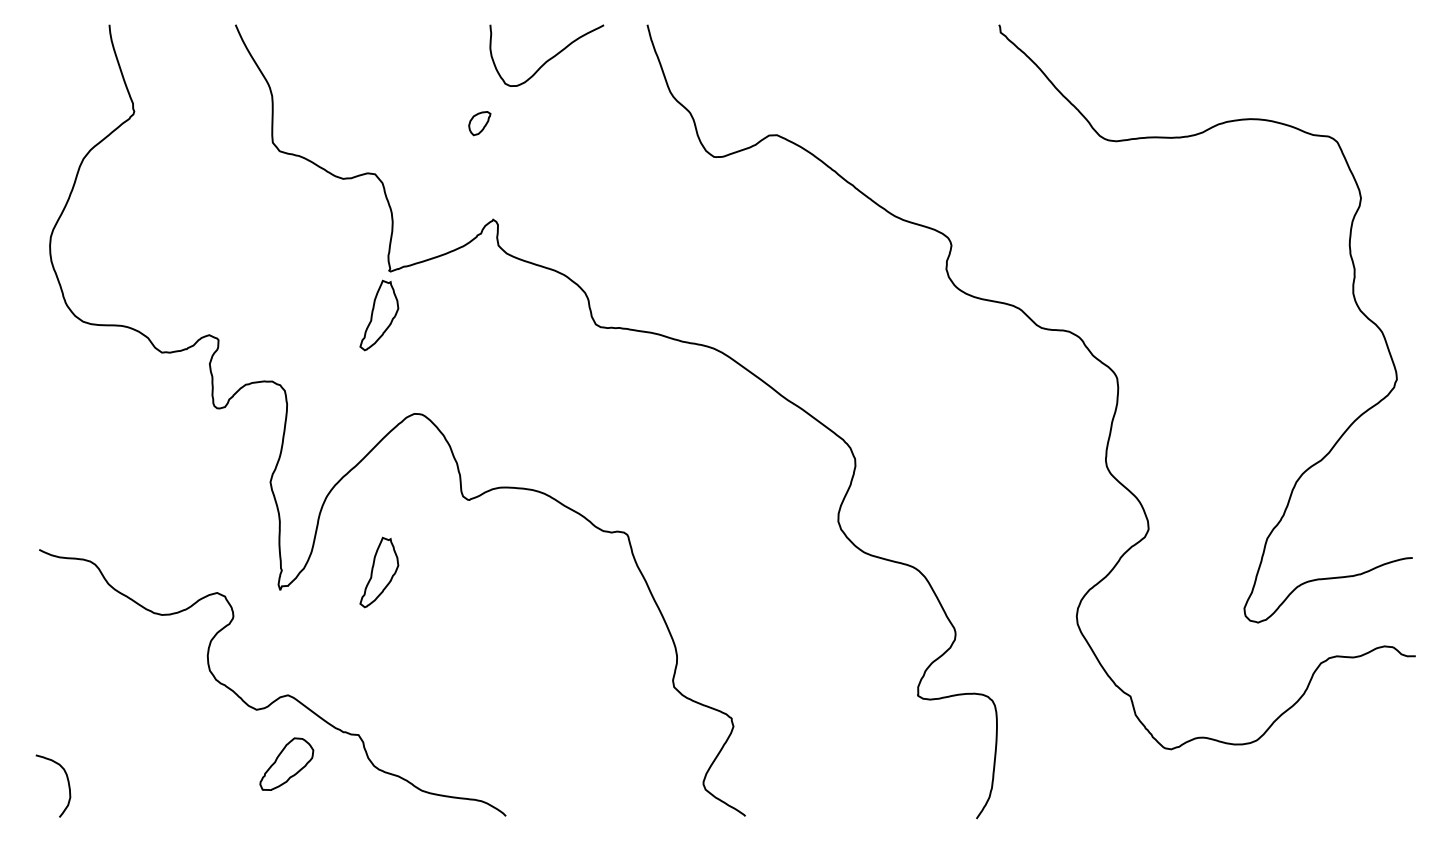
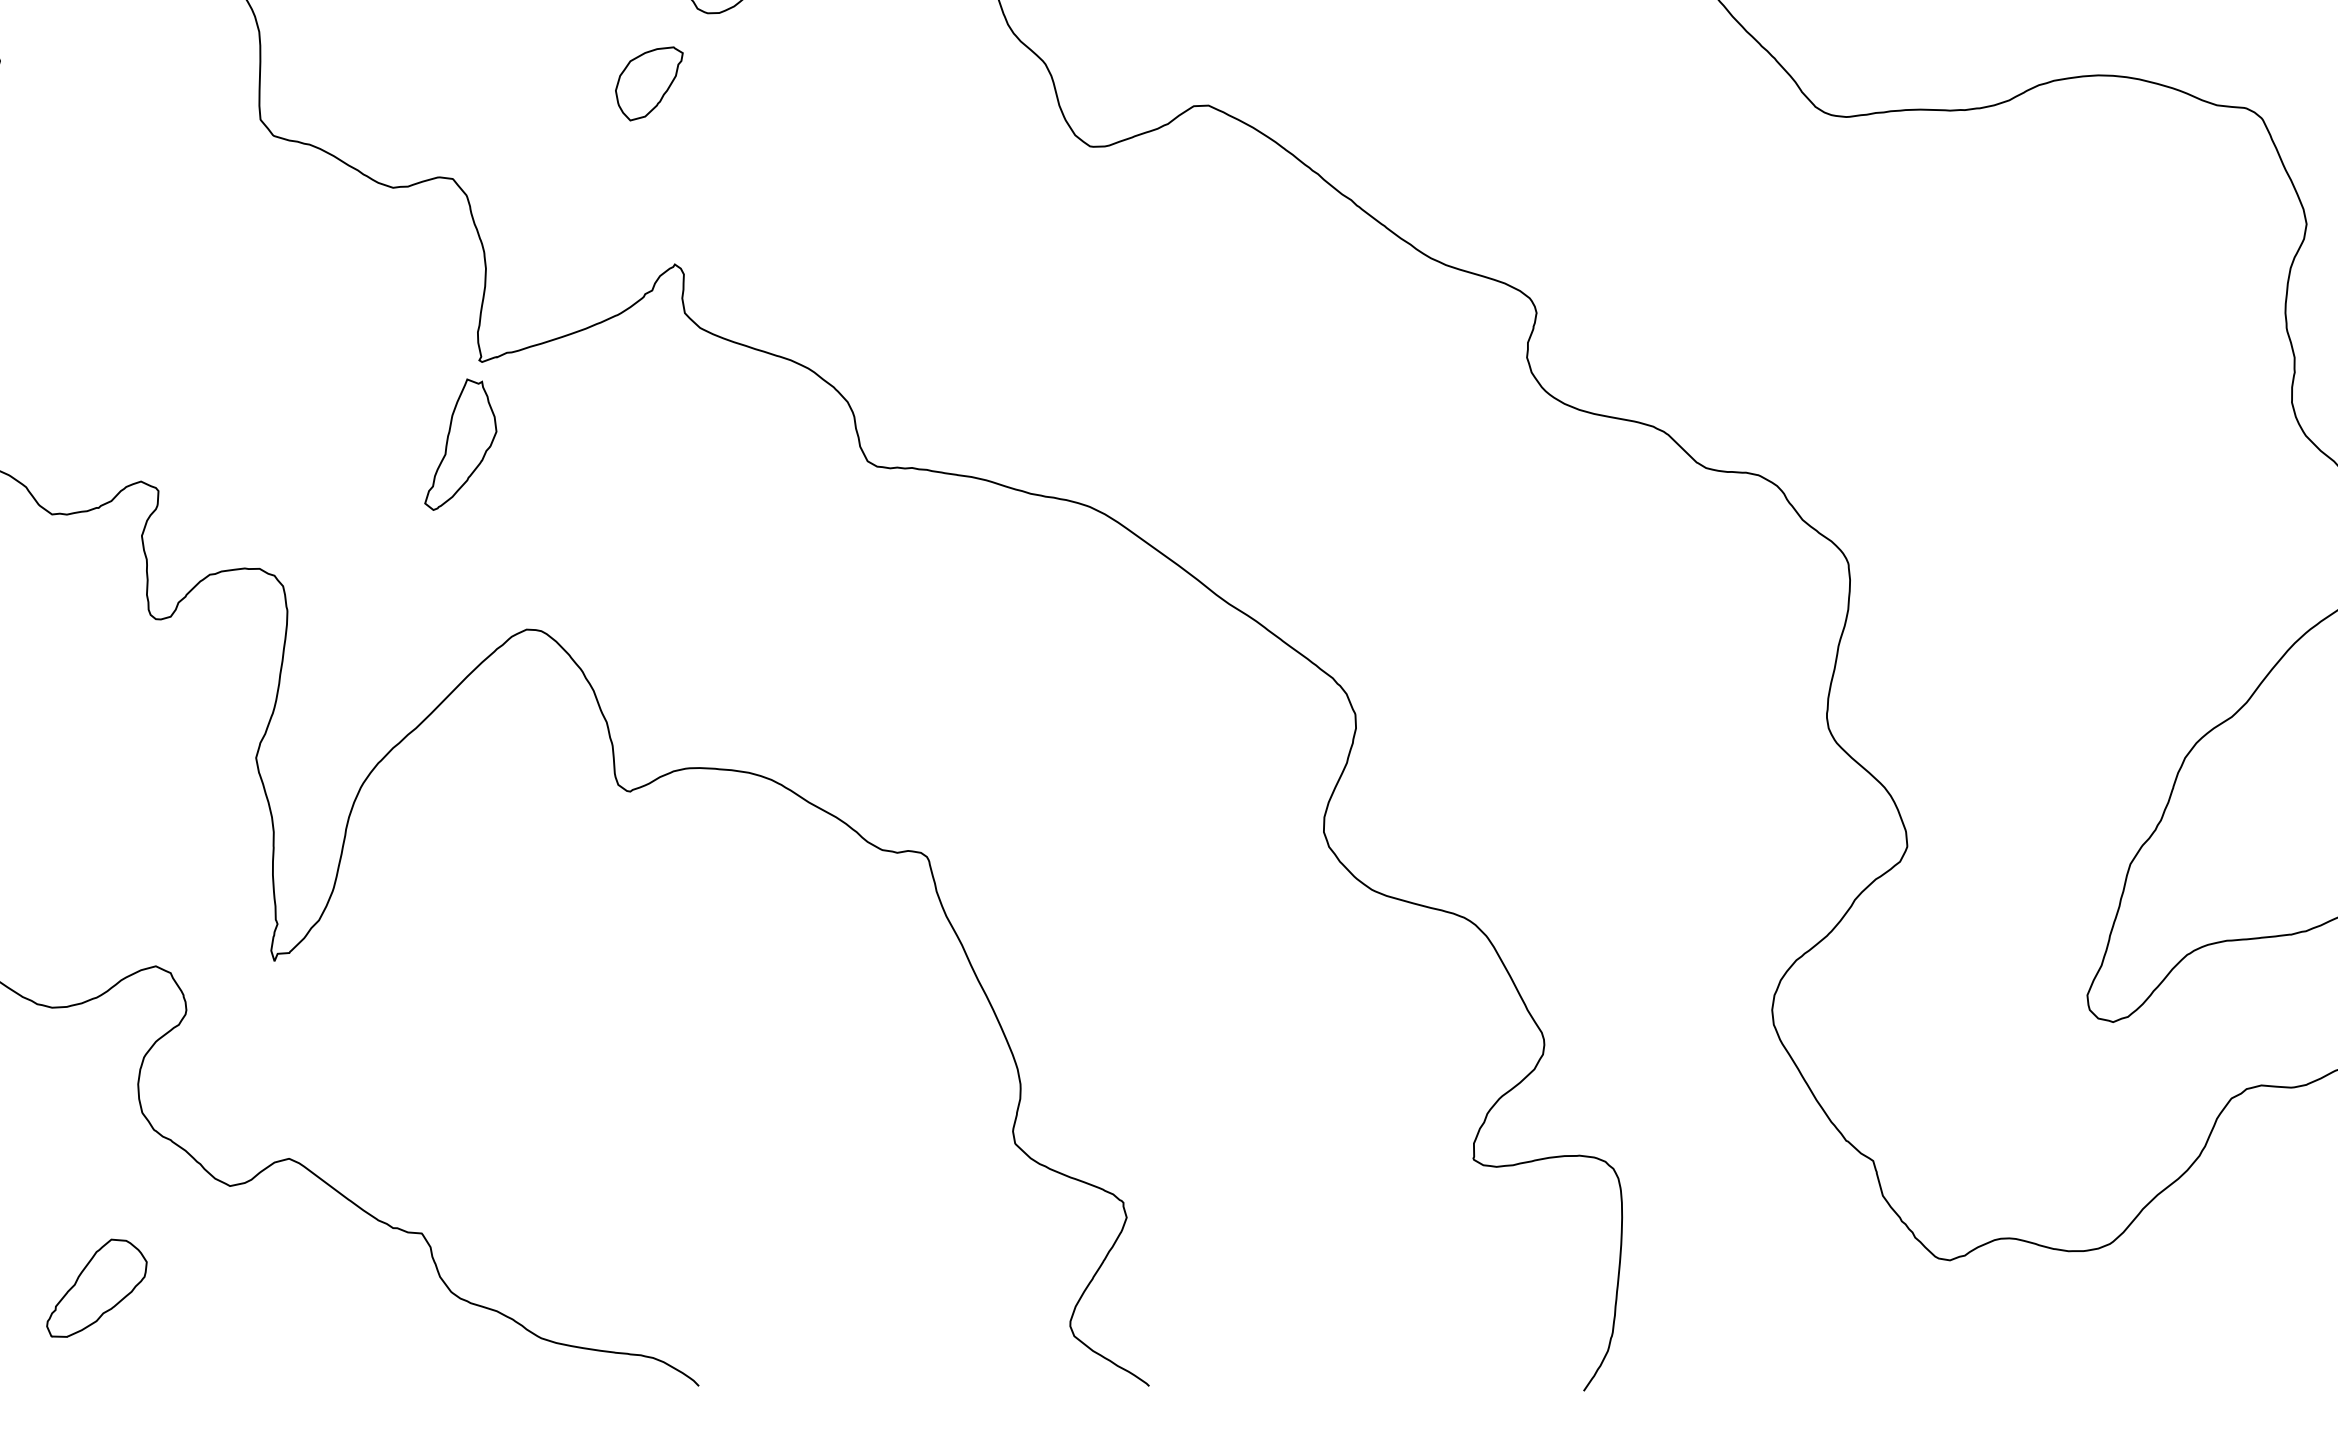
part: (479, 123) -> (649, 83), size x1.67
part: (379, 572) -> (461, 927), removed
part: (286, 763) -> (96, 1286), moved

